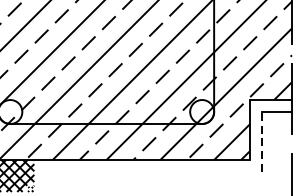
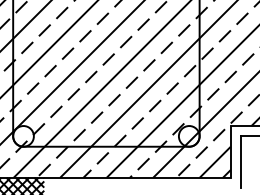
line: (262, 142) -> (241, 162), dashed -> solid

